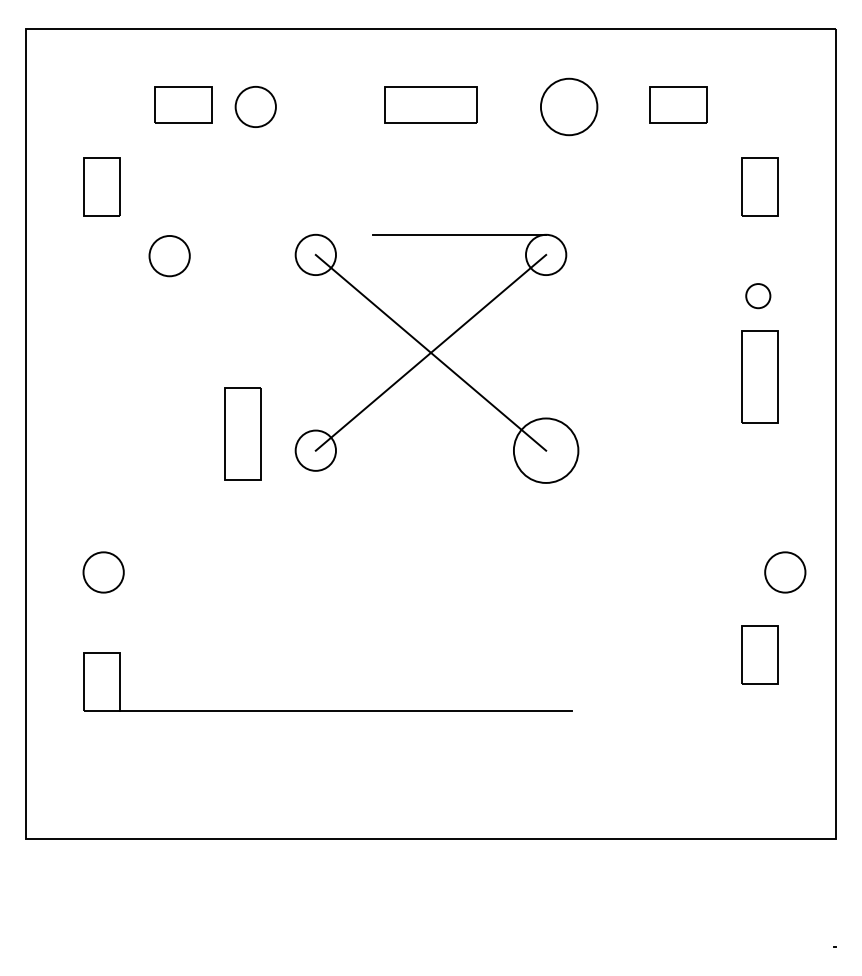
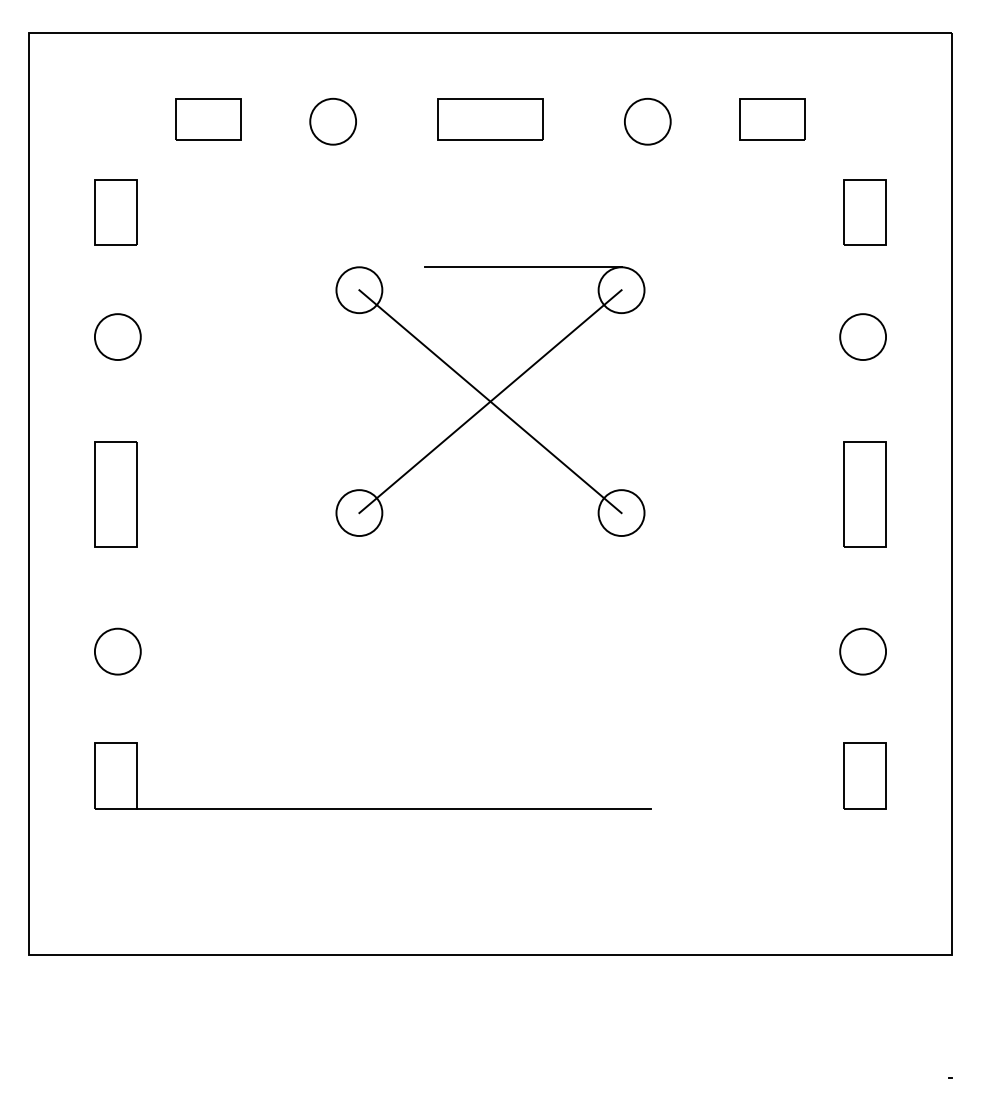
circle: (255, 106) -> (332, 121), moved
circle: (569, 106) -> (648, 121), size x0.71
circle: (169, 256) -> (117, 337), moved
circle: (758, 295) -> (863, 336), size x1.67
part: (759, 376) -> (864, 493), moved
part: (242, 433) -> (115, 493), moved
circle: (545, 450) -> (620, 512), size x0.62
circle: (785, 572) -> (863, 651), moved
part: (759, 654) -> (864, 775), moved

